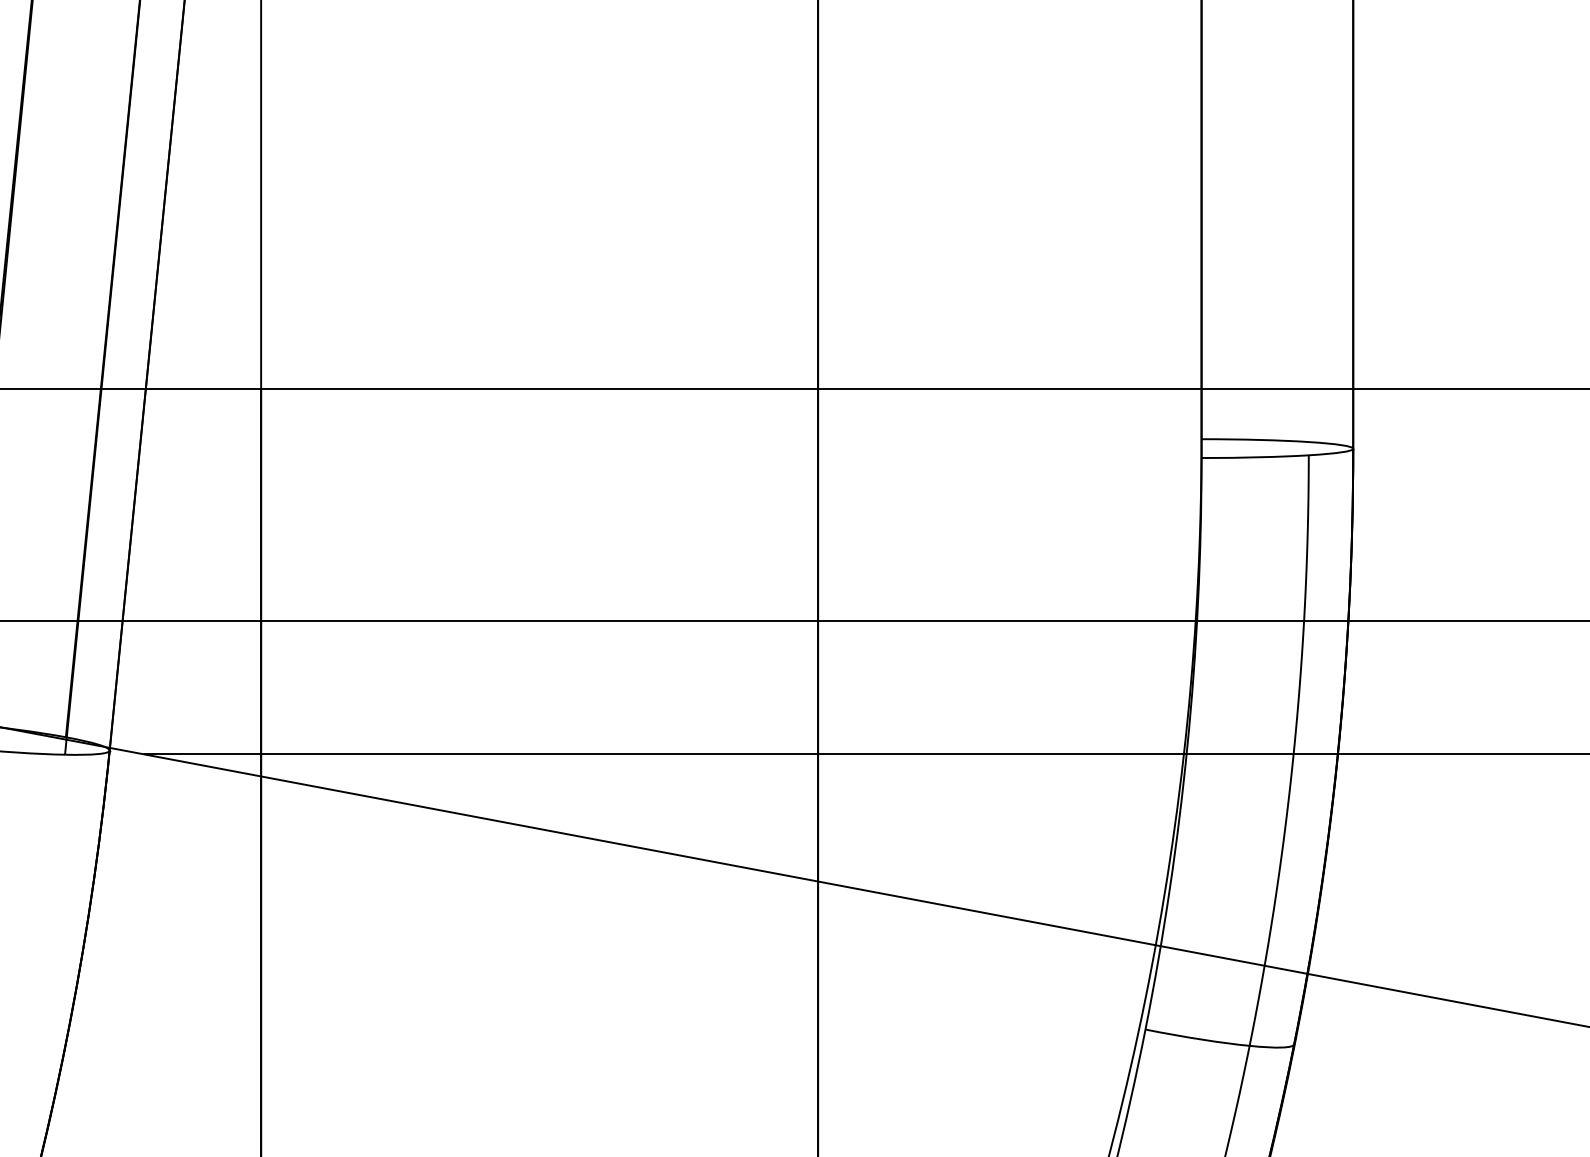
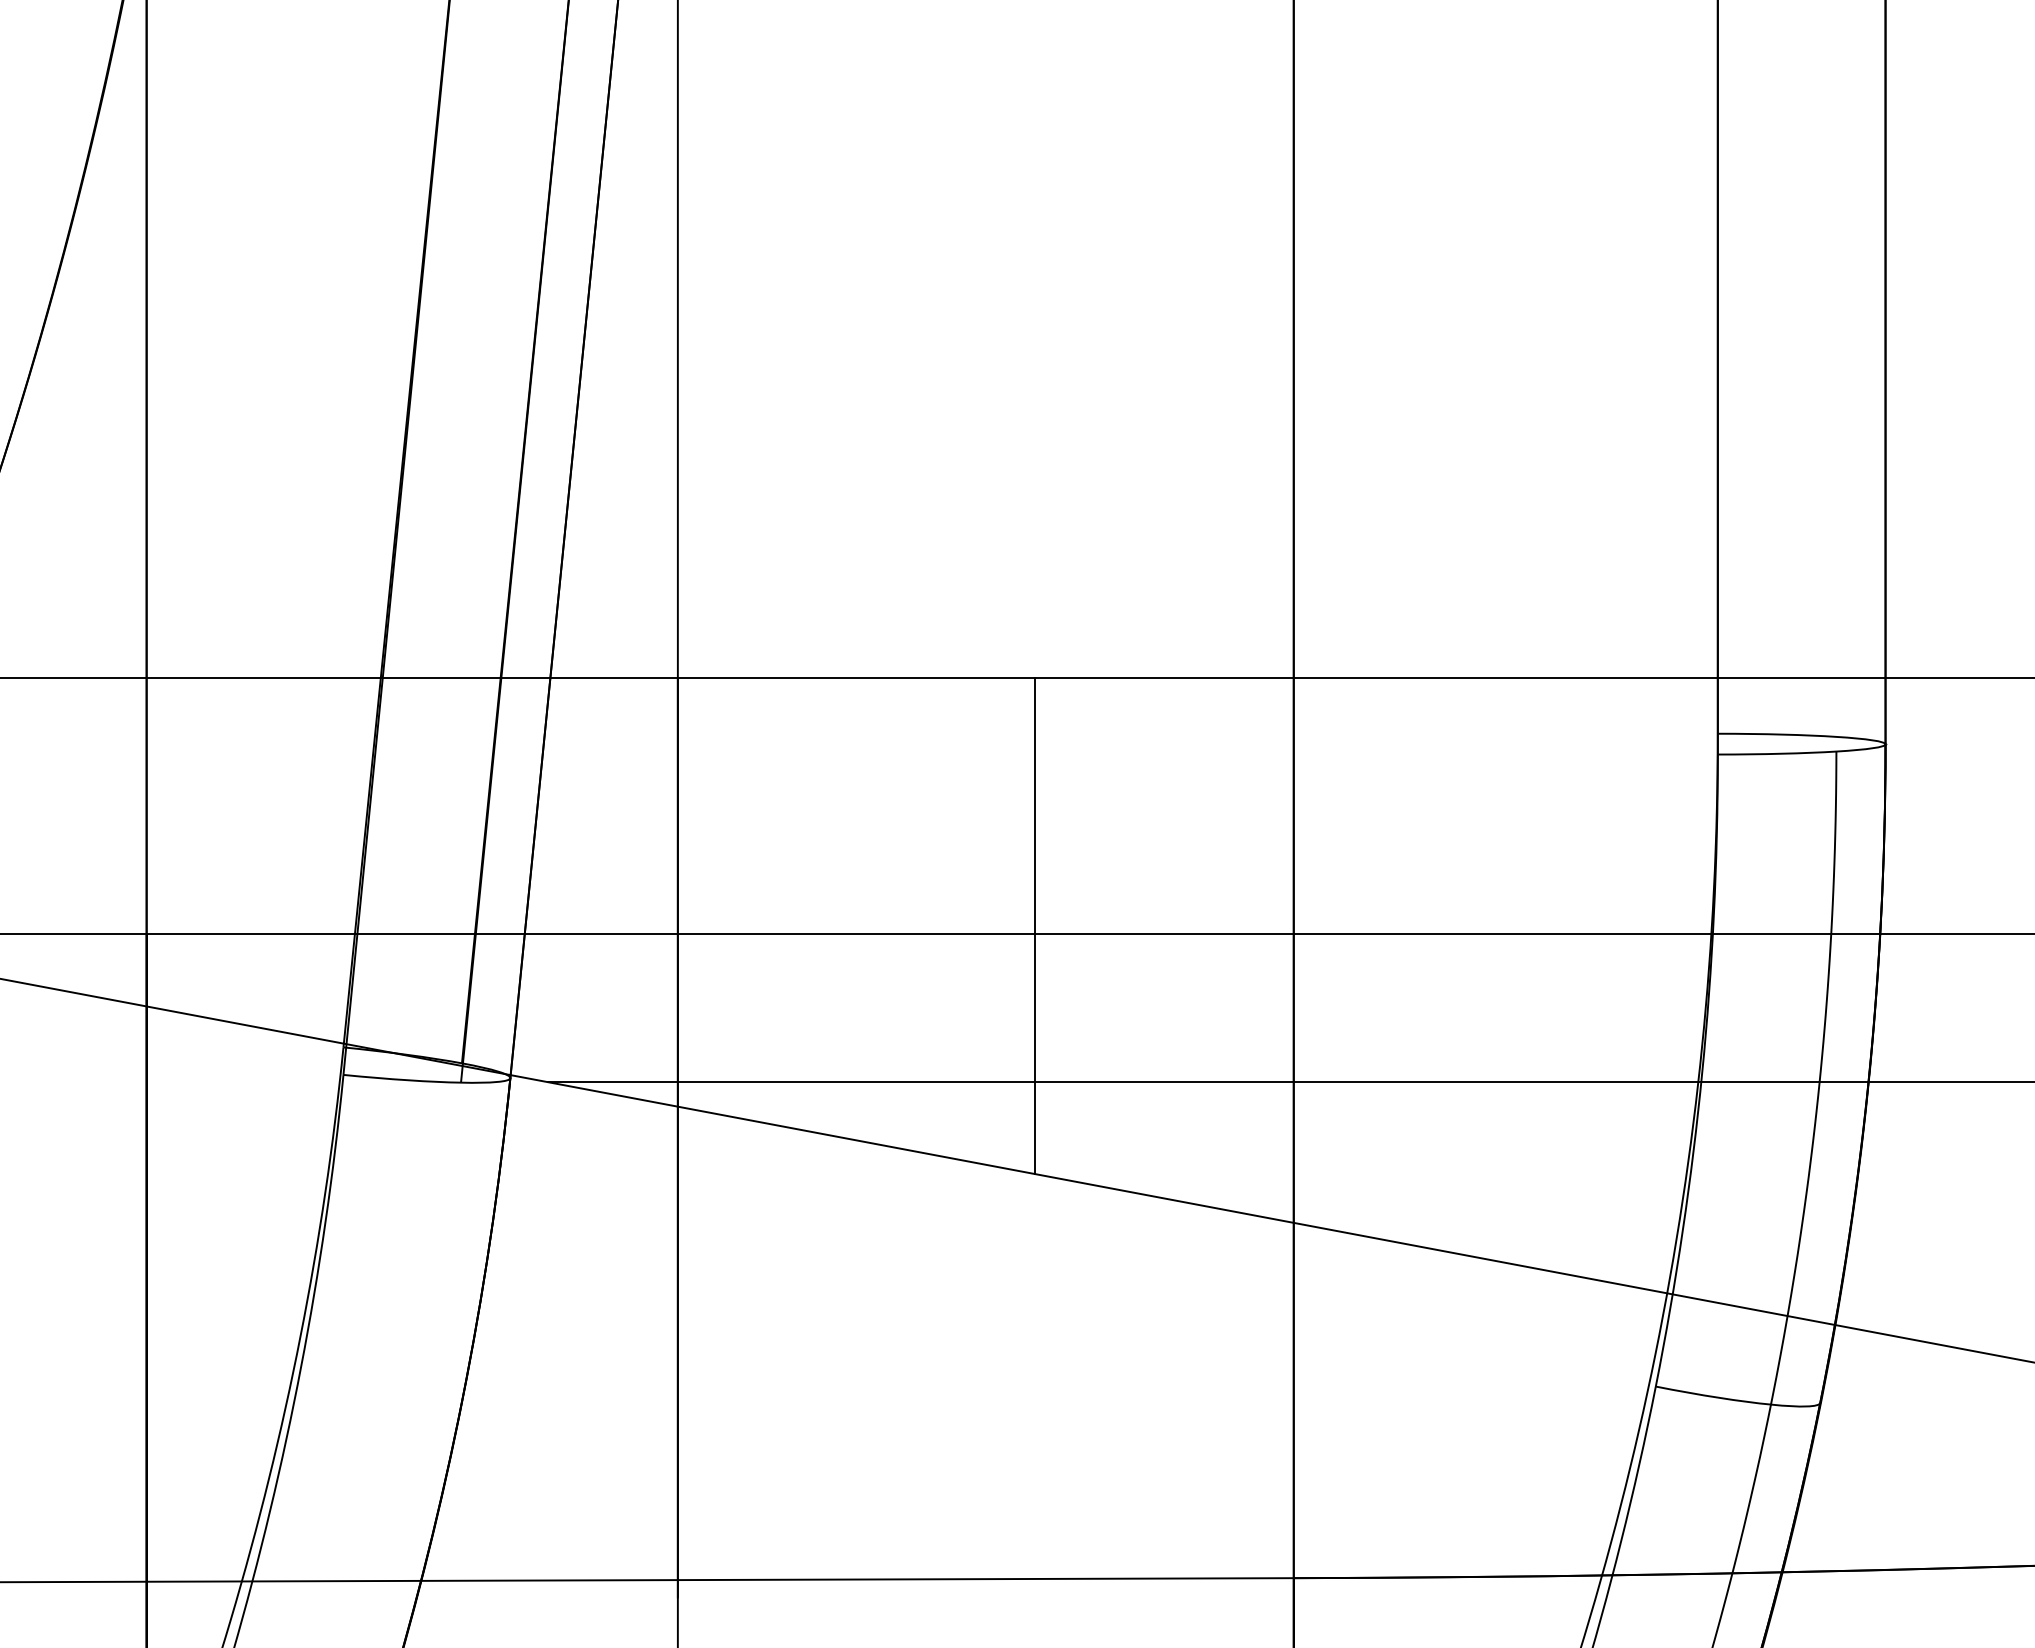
line: (583, 612) -> (1034, 925), added

